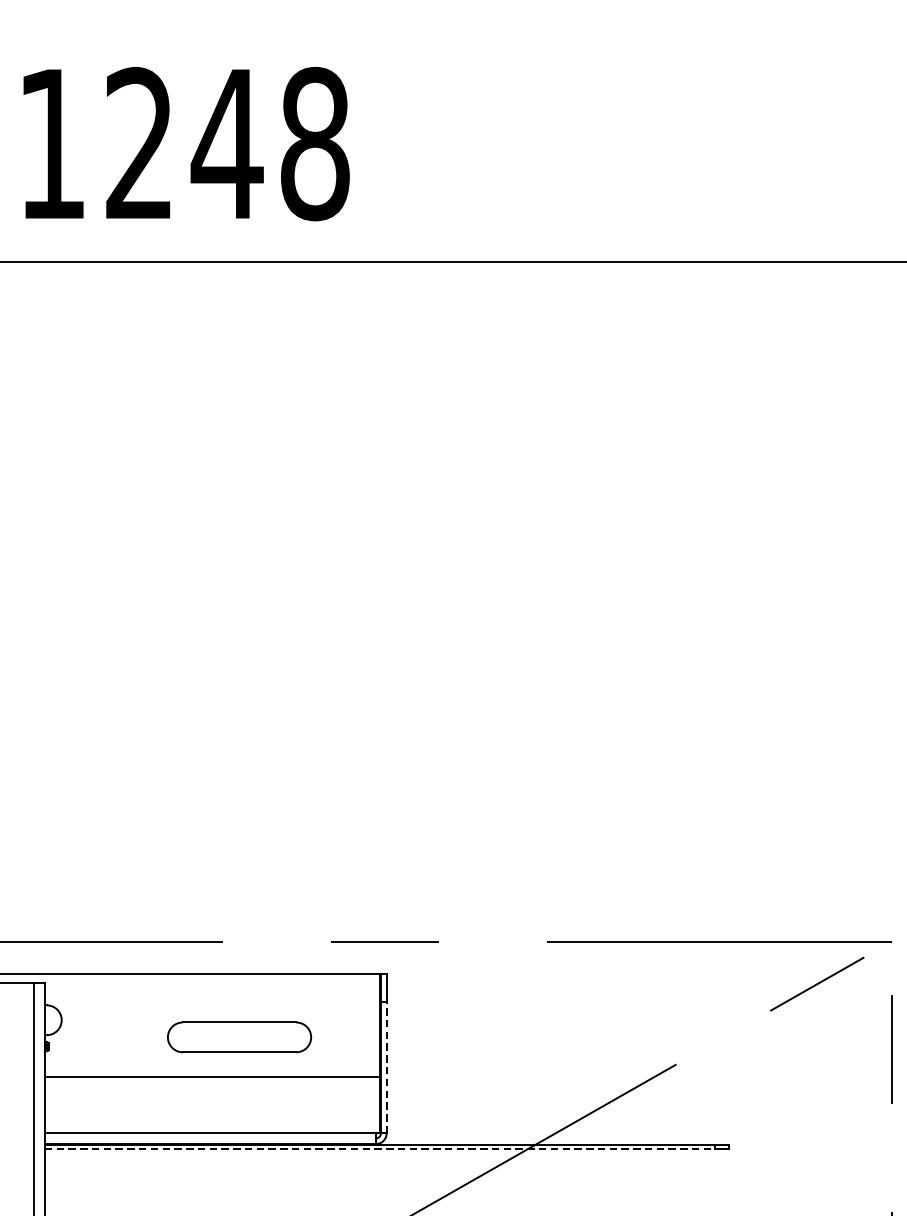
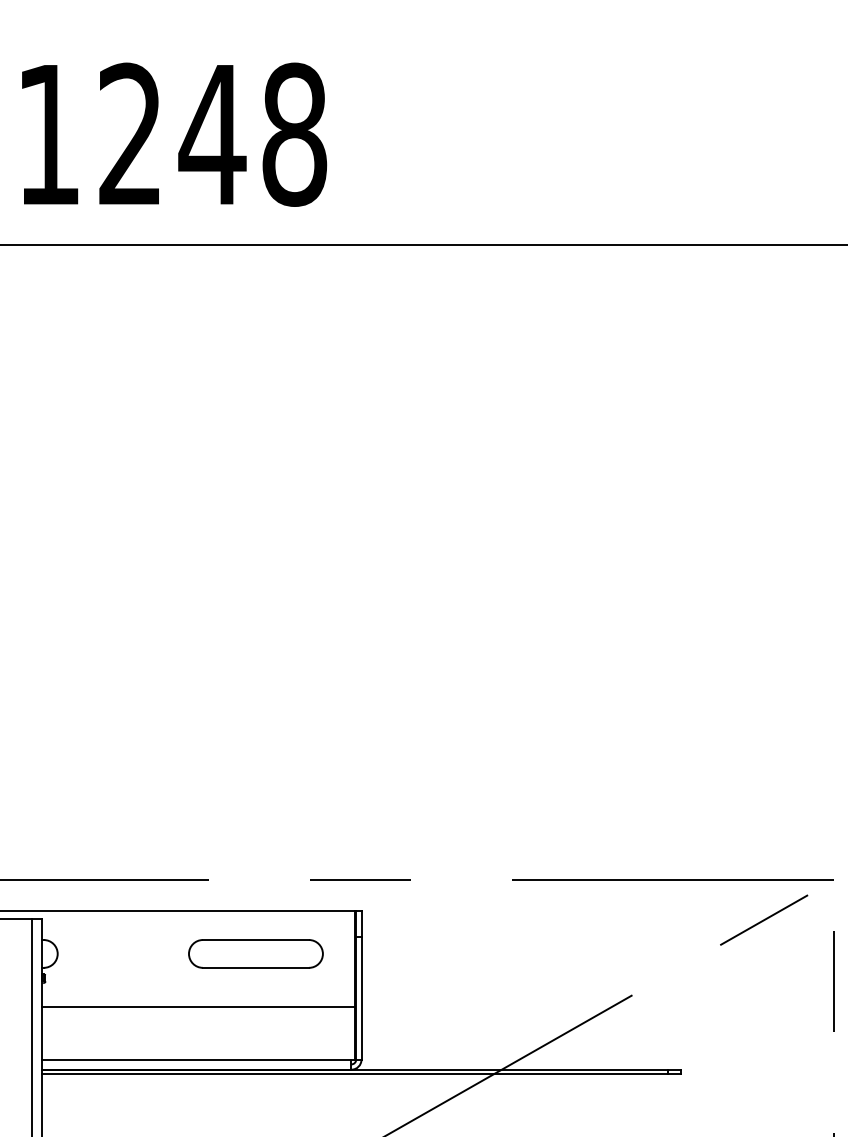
part: (239, 1036) -> (255, 953), moved
line: (386, 1066) -> (361, 997), dashed -> solid
line: (380, 1149) -> (355, 1074), dashed -> solid

